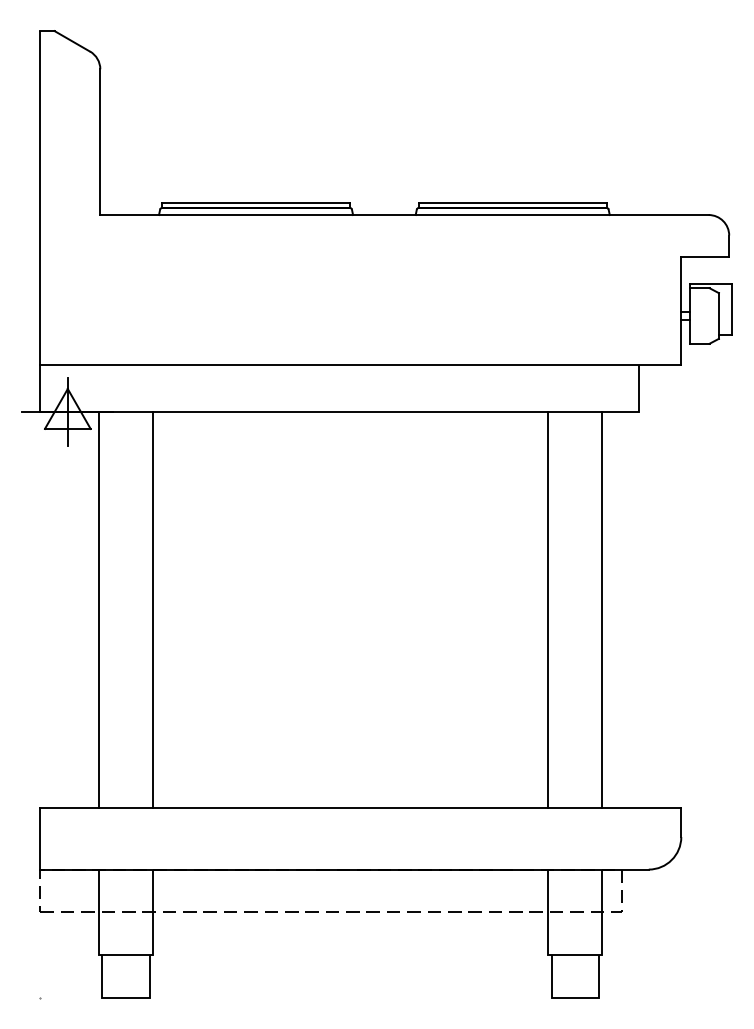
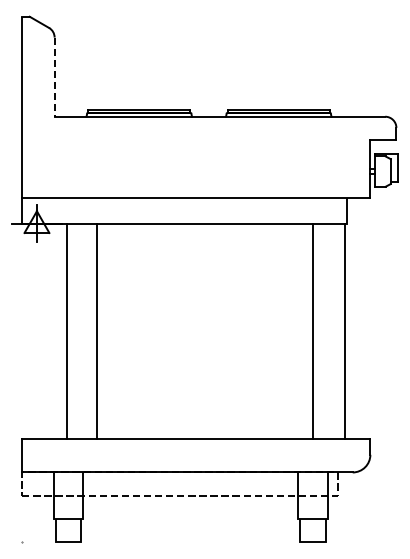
line: (100, 142) -> (54, 77), solid -> dashed
line: (98, 608) -> (66, 330), moved
line: (153, 608) -> (97, 330), moved
line: (547, 608) -> (312, 330), moved
line: (602, 608) -> (344, 330), moved

